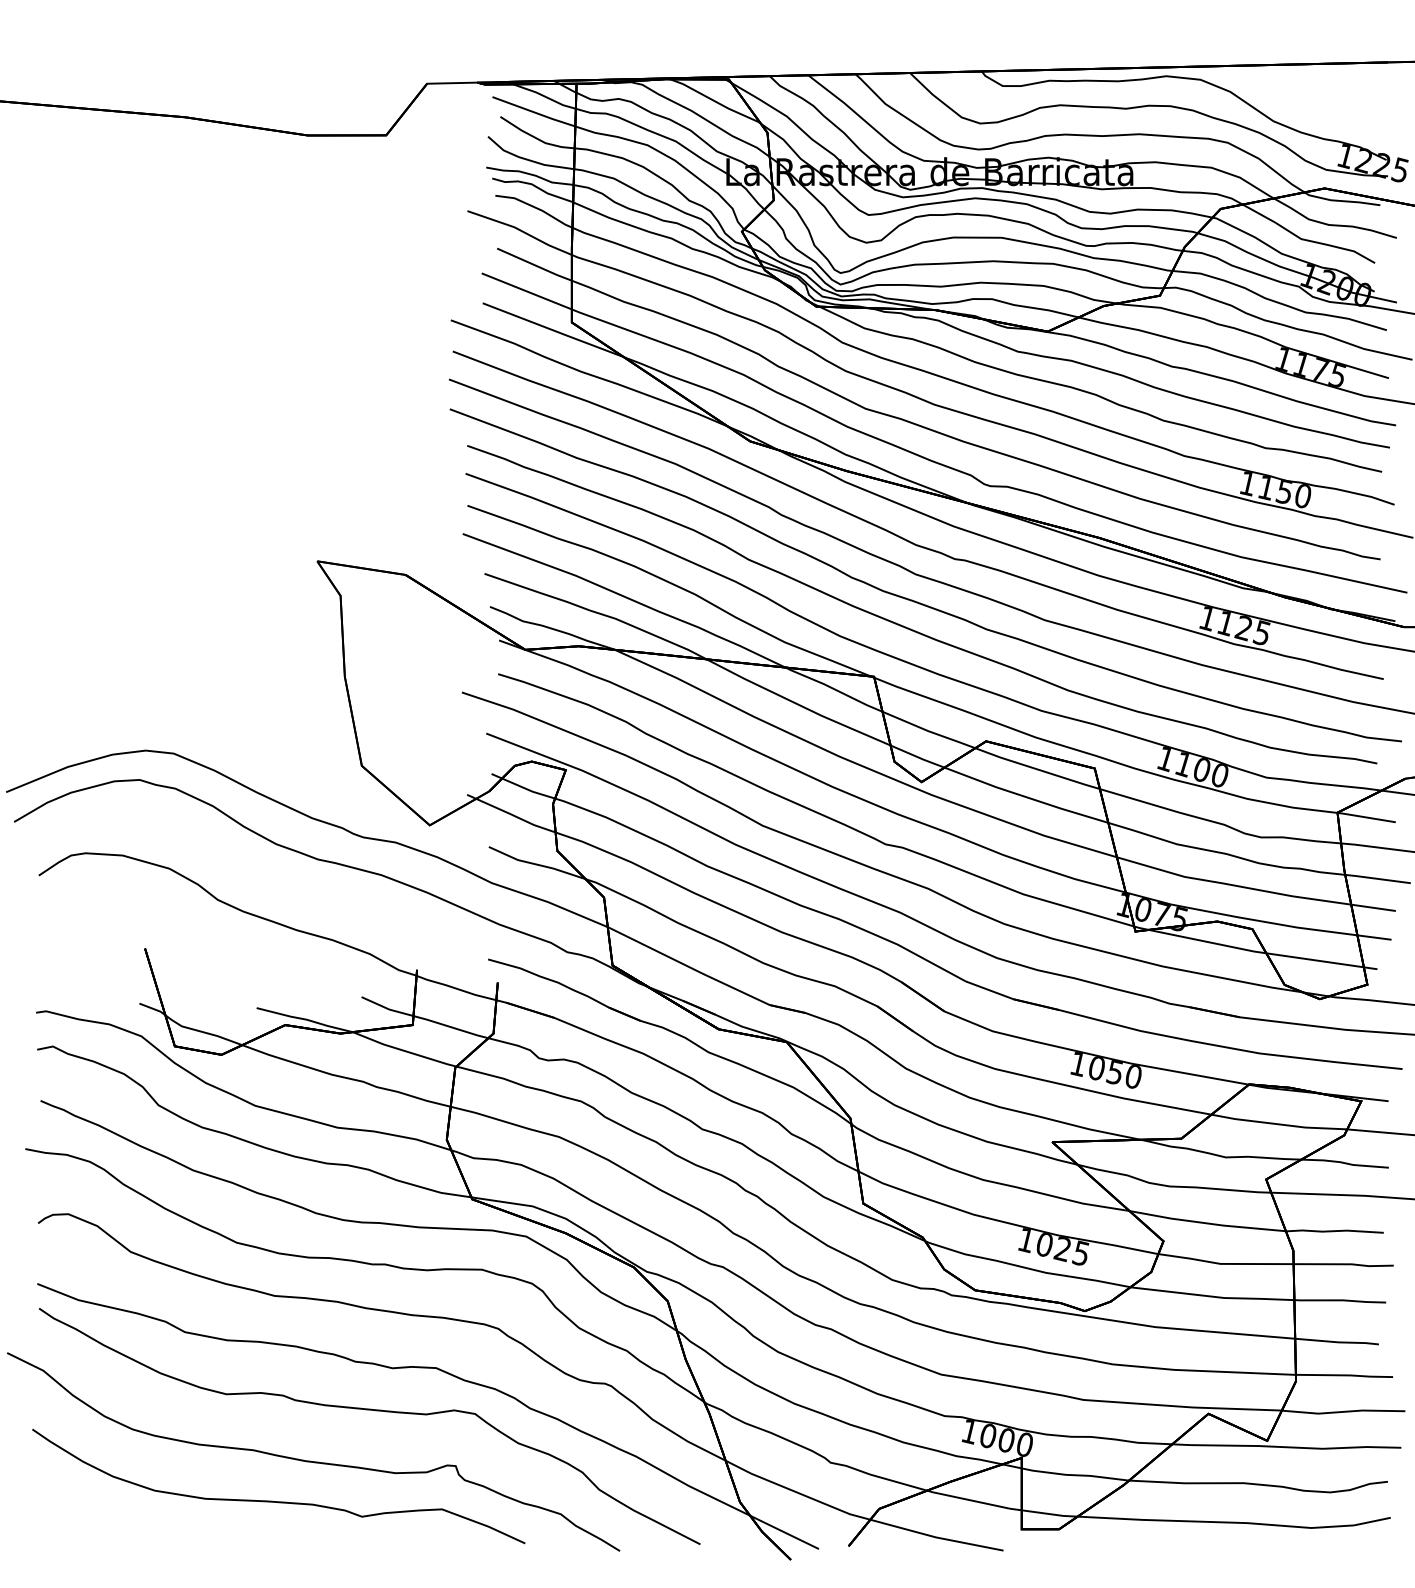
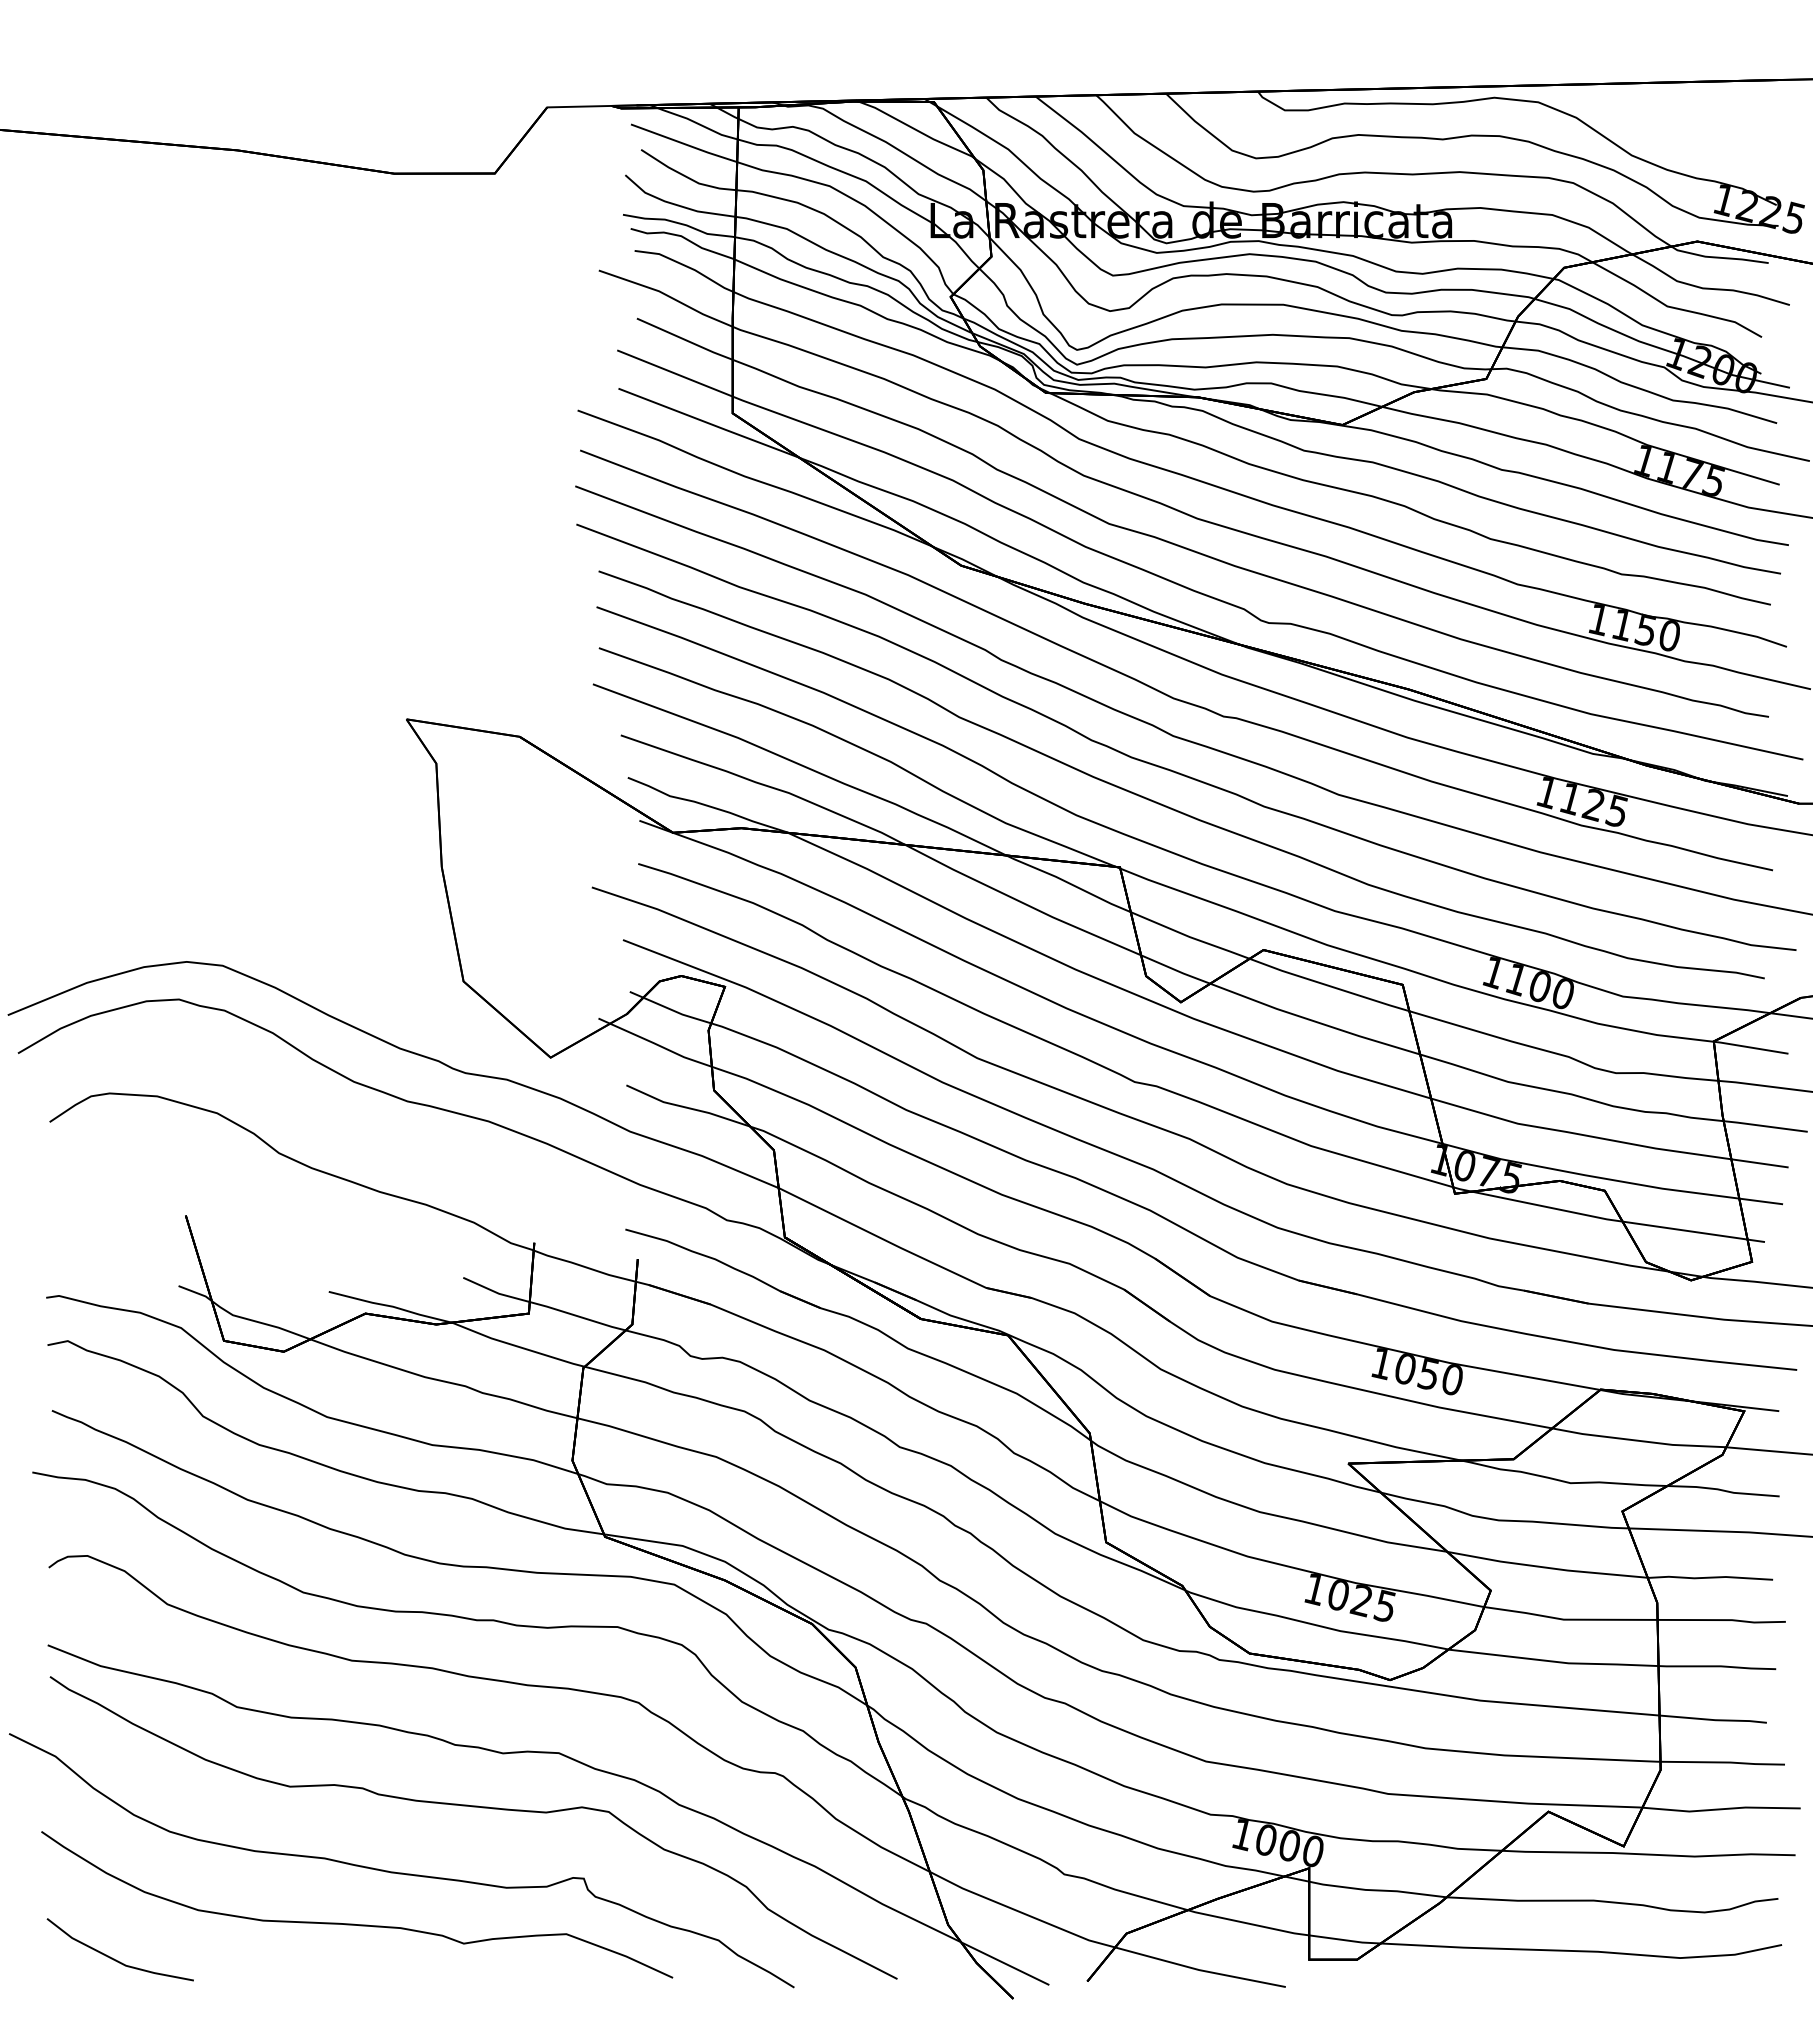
line: (89, 1528) -> (114, 1958), added

